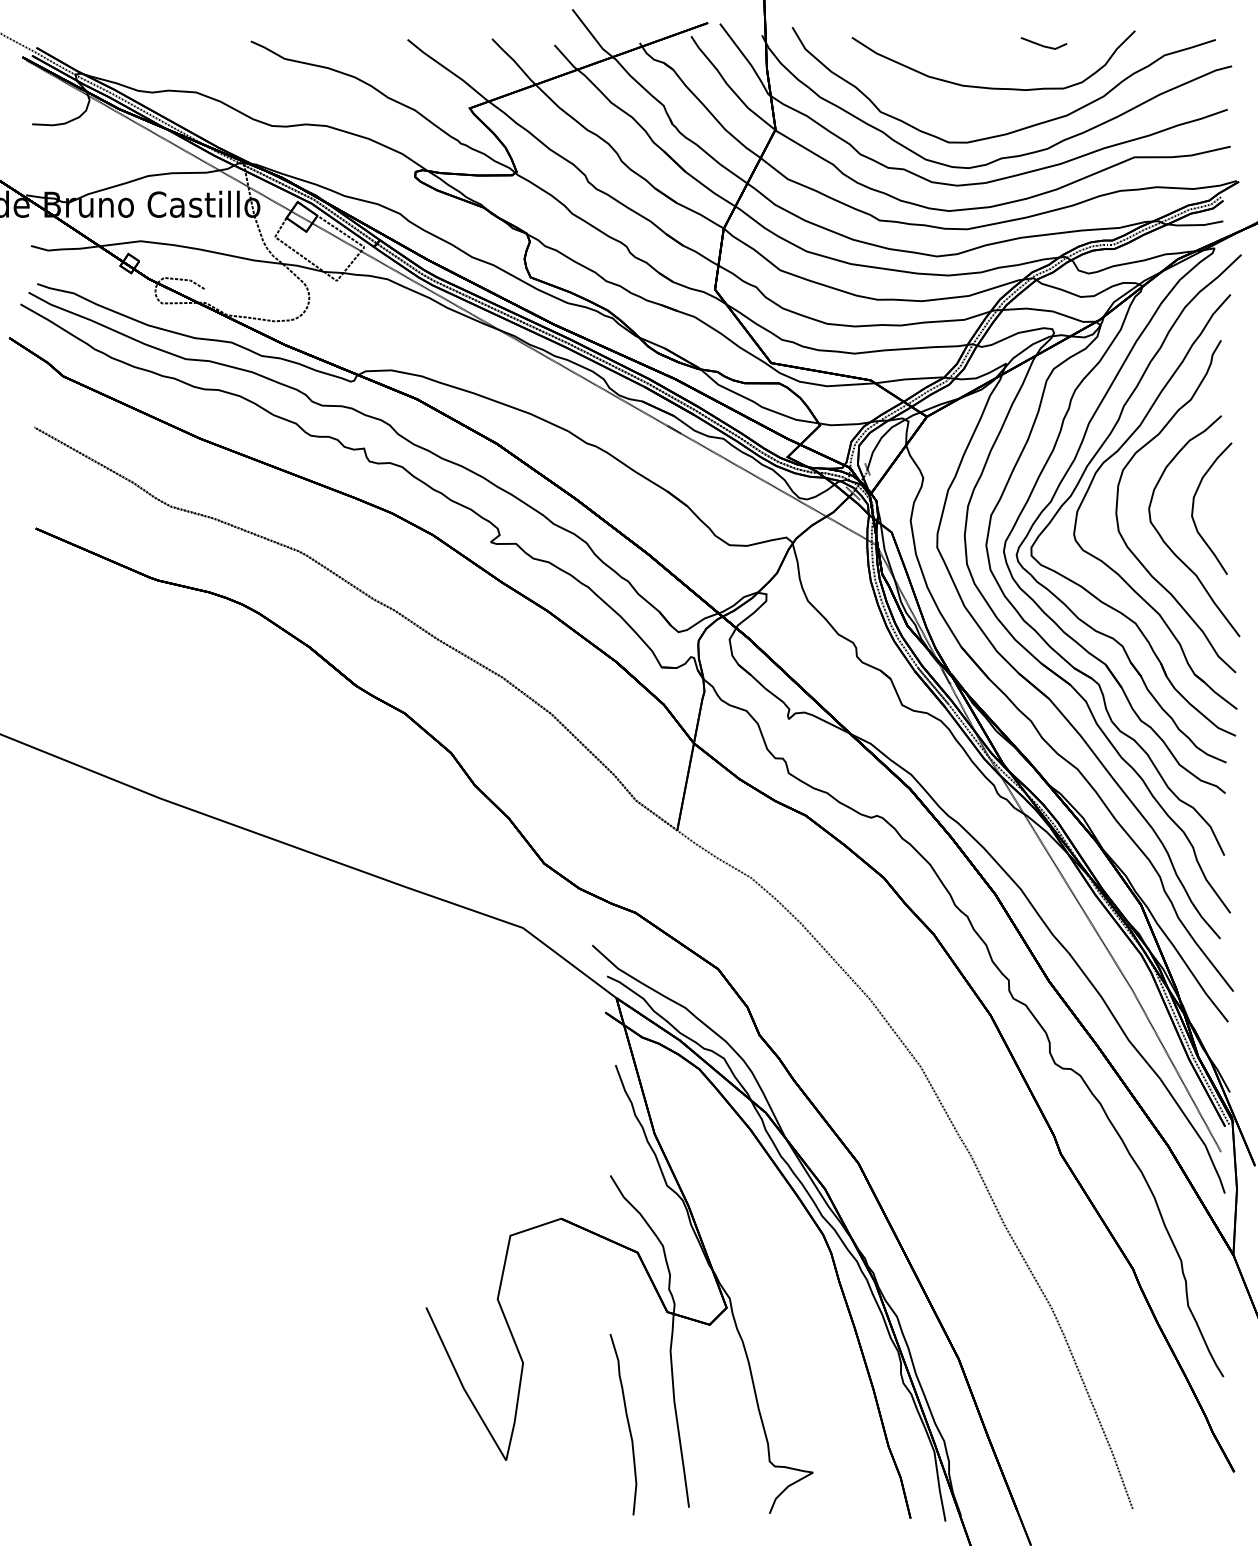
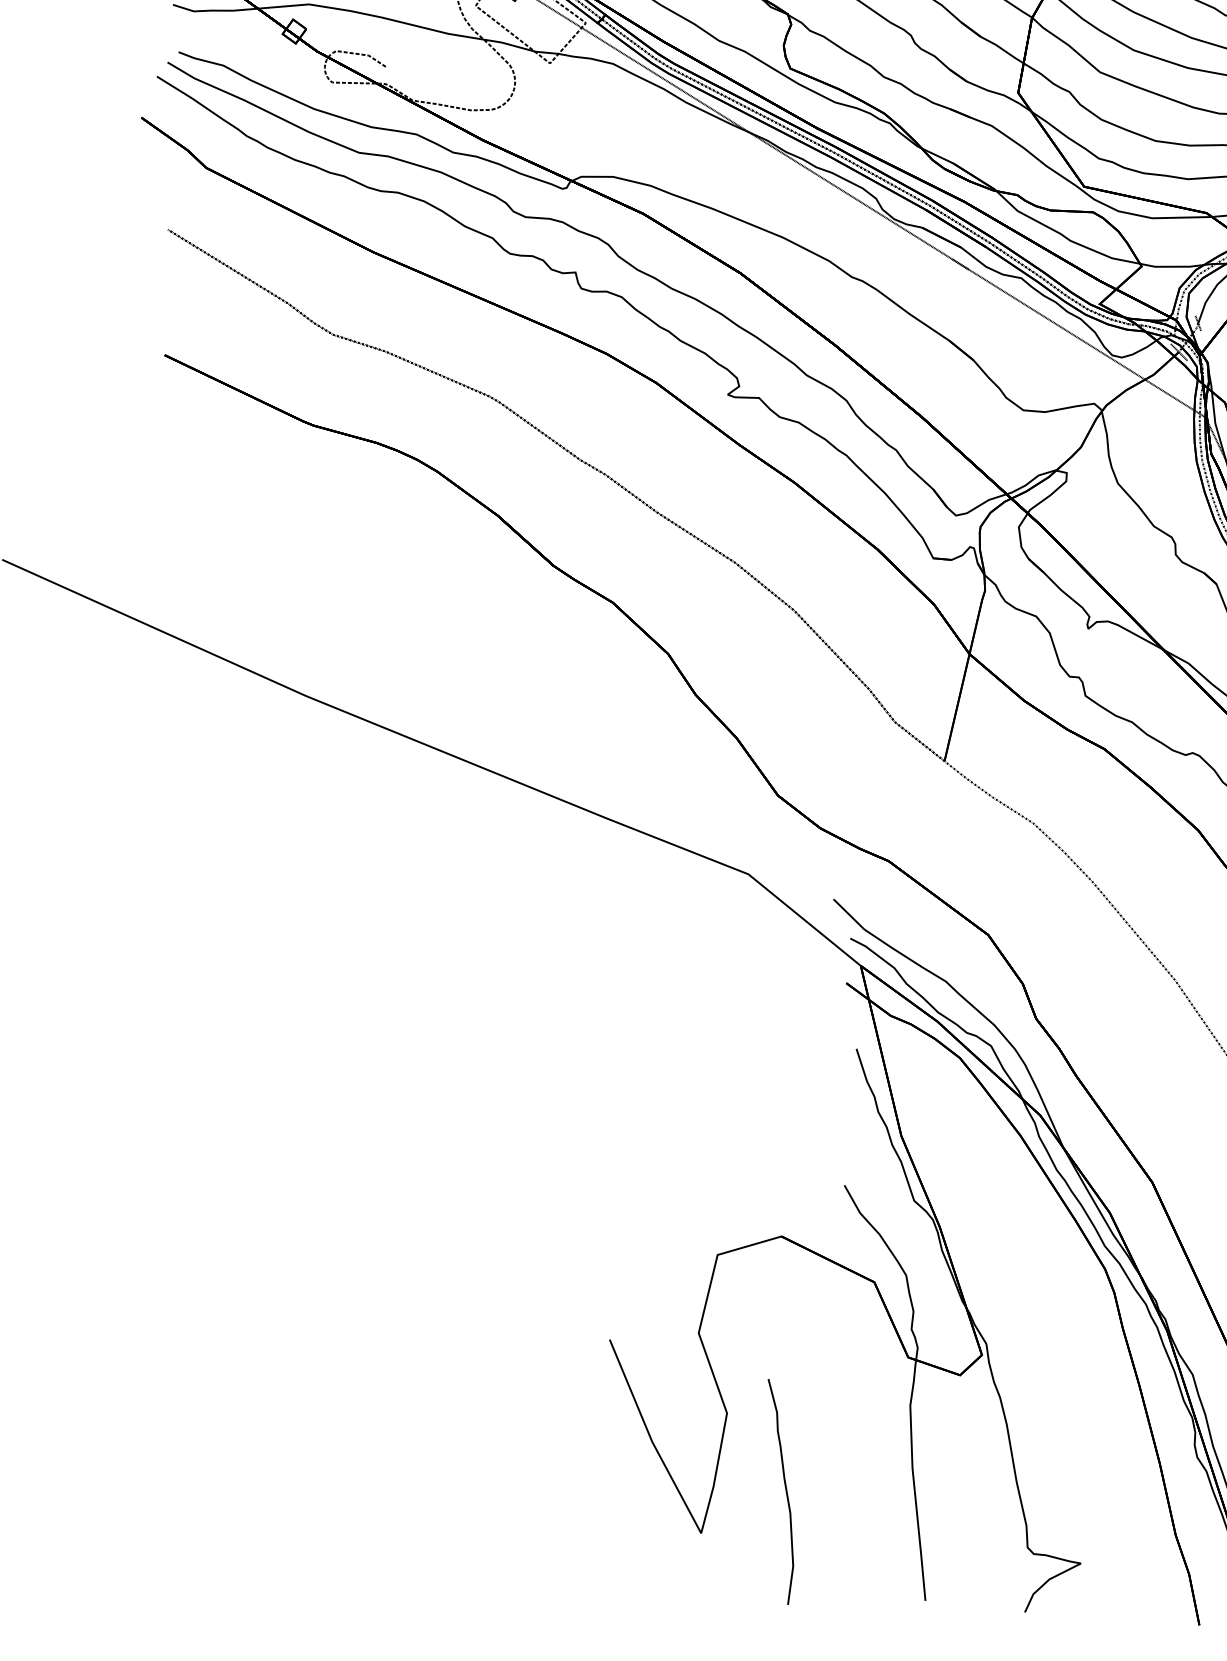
curve: (627, 1424) -> (785, 1491), moved

